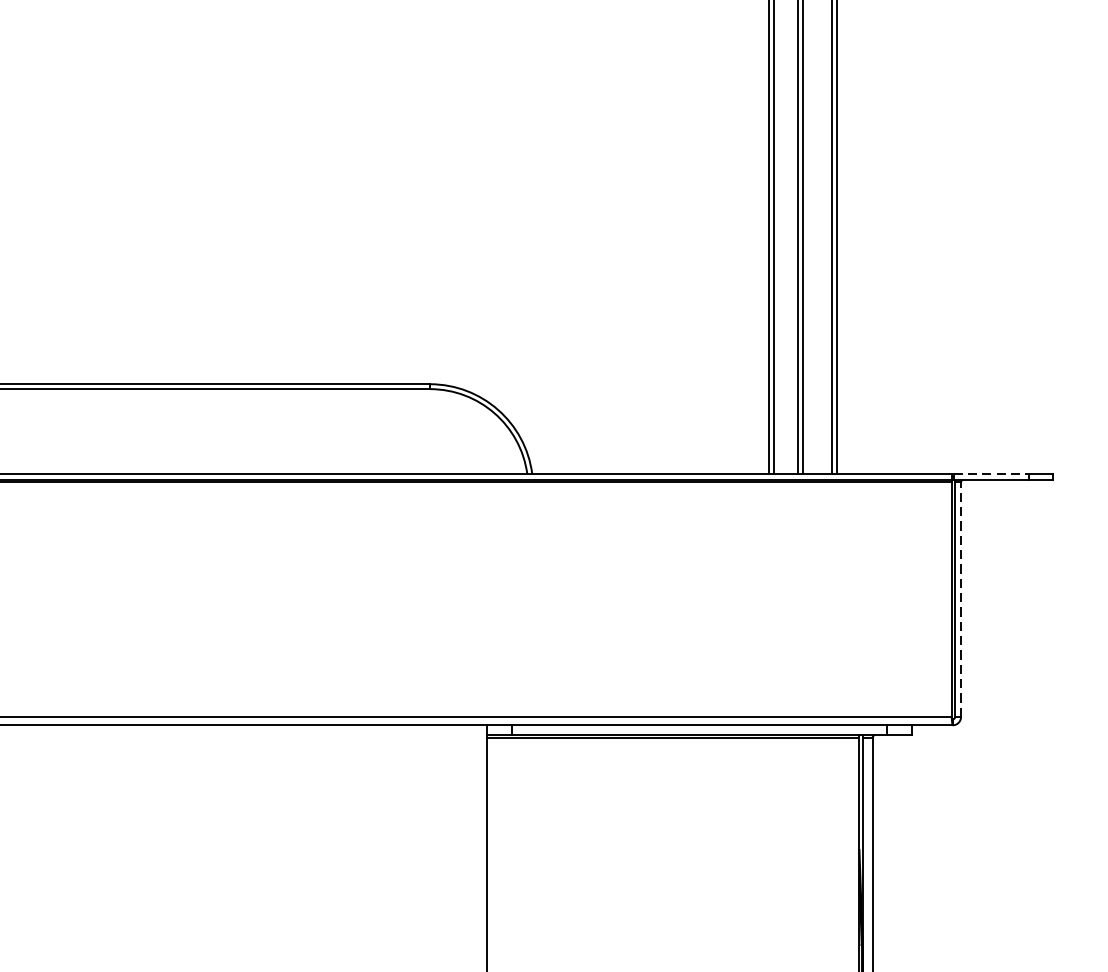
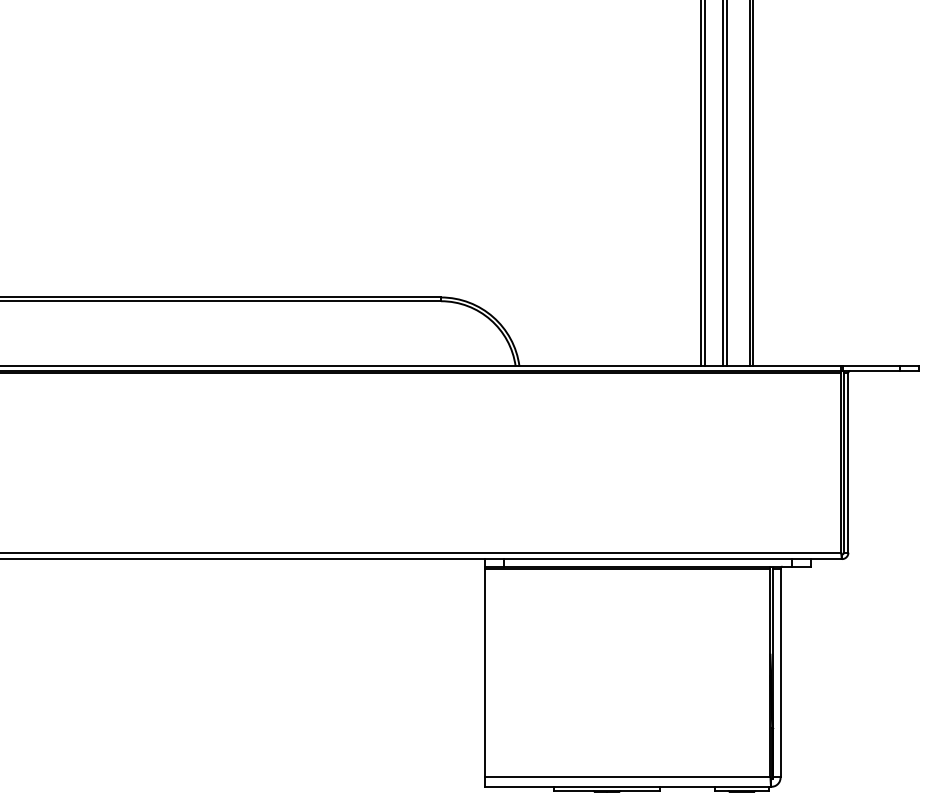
line: (991, 474) -> (871, 366), dashed -> solid
line: (961, 599) -> (848, 462), dashed -> solid

